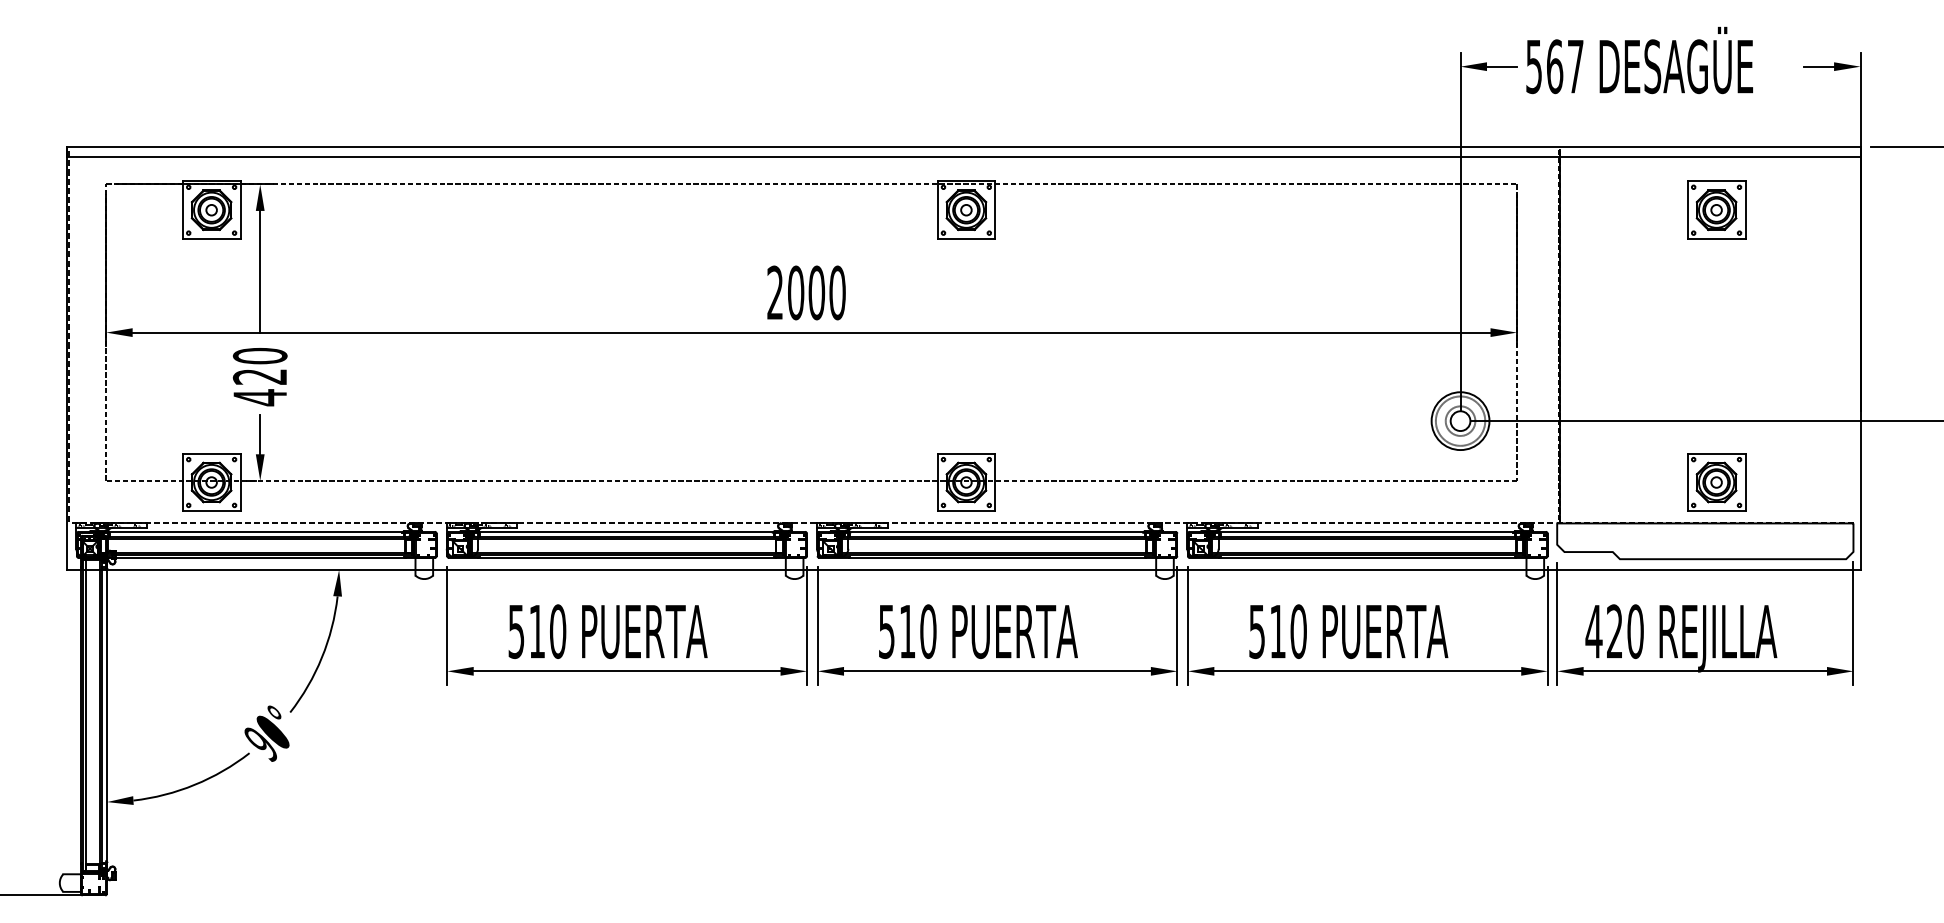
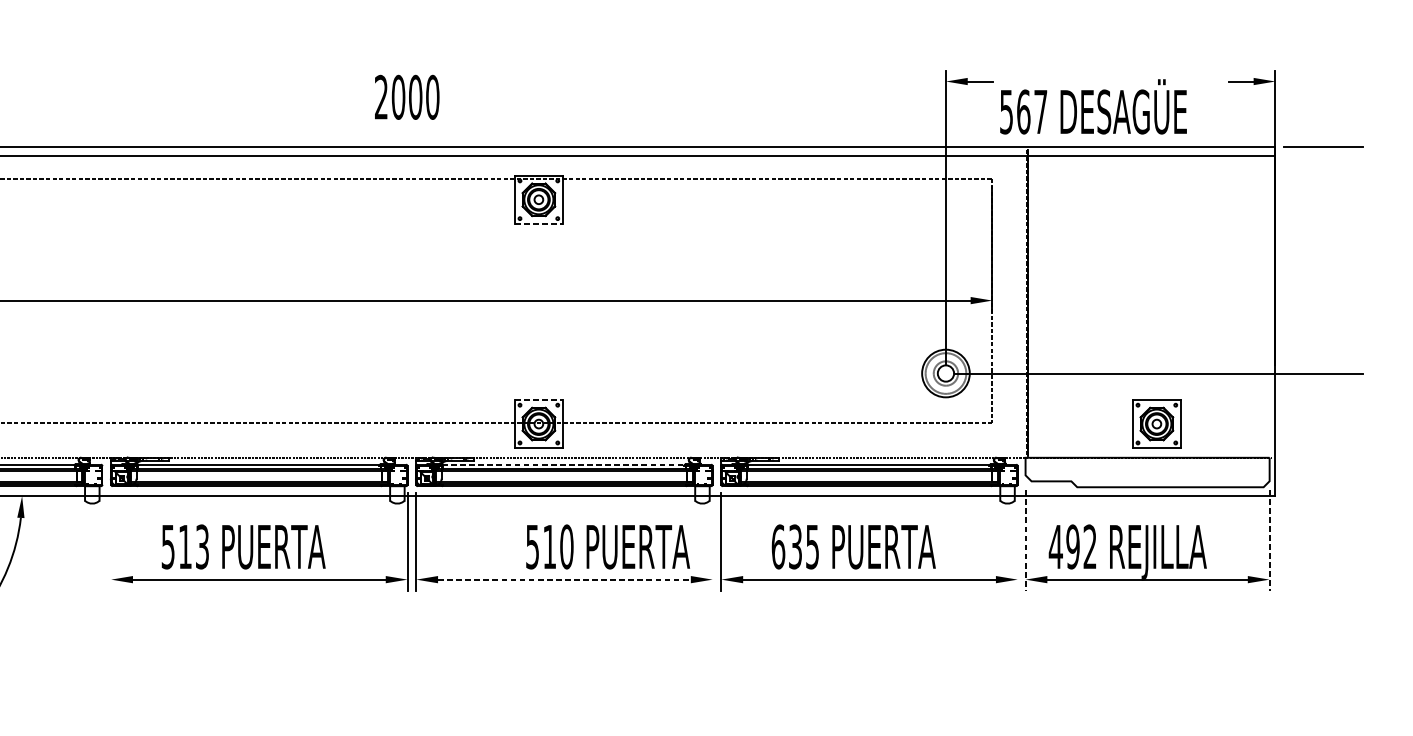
text: (1639, 60) -> (1093, 106), moved
part: (1716, 209) -> (1156, 199), removed
line: (966, 239) -> (538, 223), solid -> dashed
text: (806, 292) -> (407, 97), moved
line: (966, 453) -> (538, 400), solid -> dashed
line: (997, 531) -> (564, 464), solid -> dashed
line: (1557, 623) -> (1025, 540), solid -> dashed
line: (1853, 623) -> (1269, 540), solid -> dashed
line: (447, 625) -> (111, 541), removed
line: (1177, 625) -> (712, 541), removed
line: (1547, 625) -> (1017, 541), removed
text: (558, 631) -> (202, 546), 510 -> 513
text: (978, 631) -> (608, 546), moved
text: (1277, 631) -> (795, 546), 510 -> 635
text: (1624, 631) -> (1081, 546), 420 -> 492
line: (997, 671) -> (564, 579), solid -> dashed

